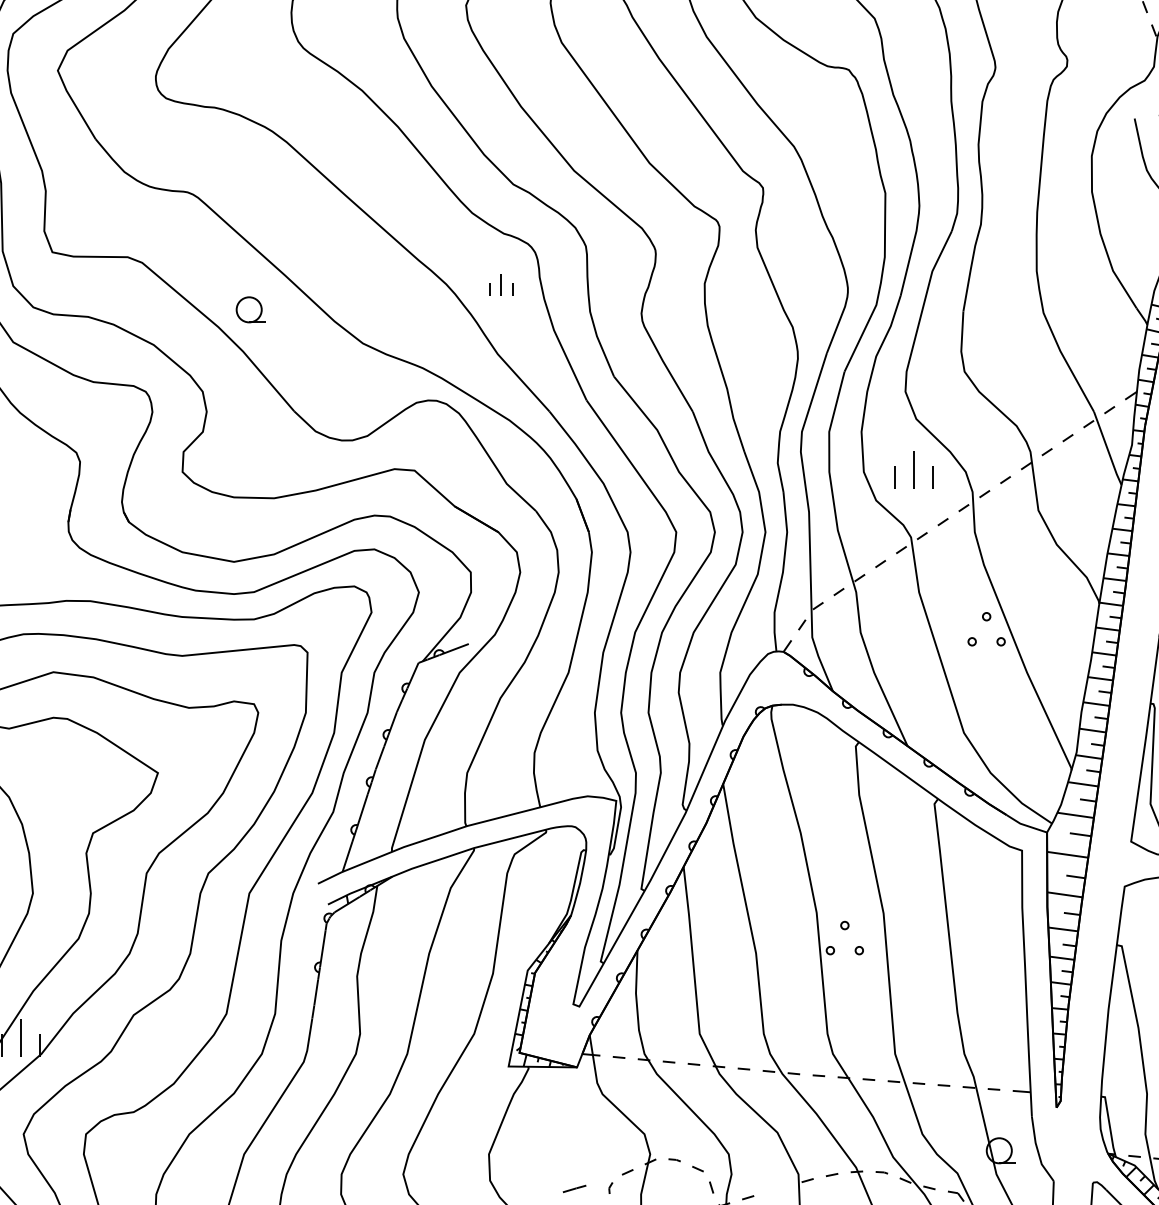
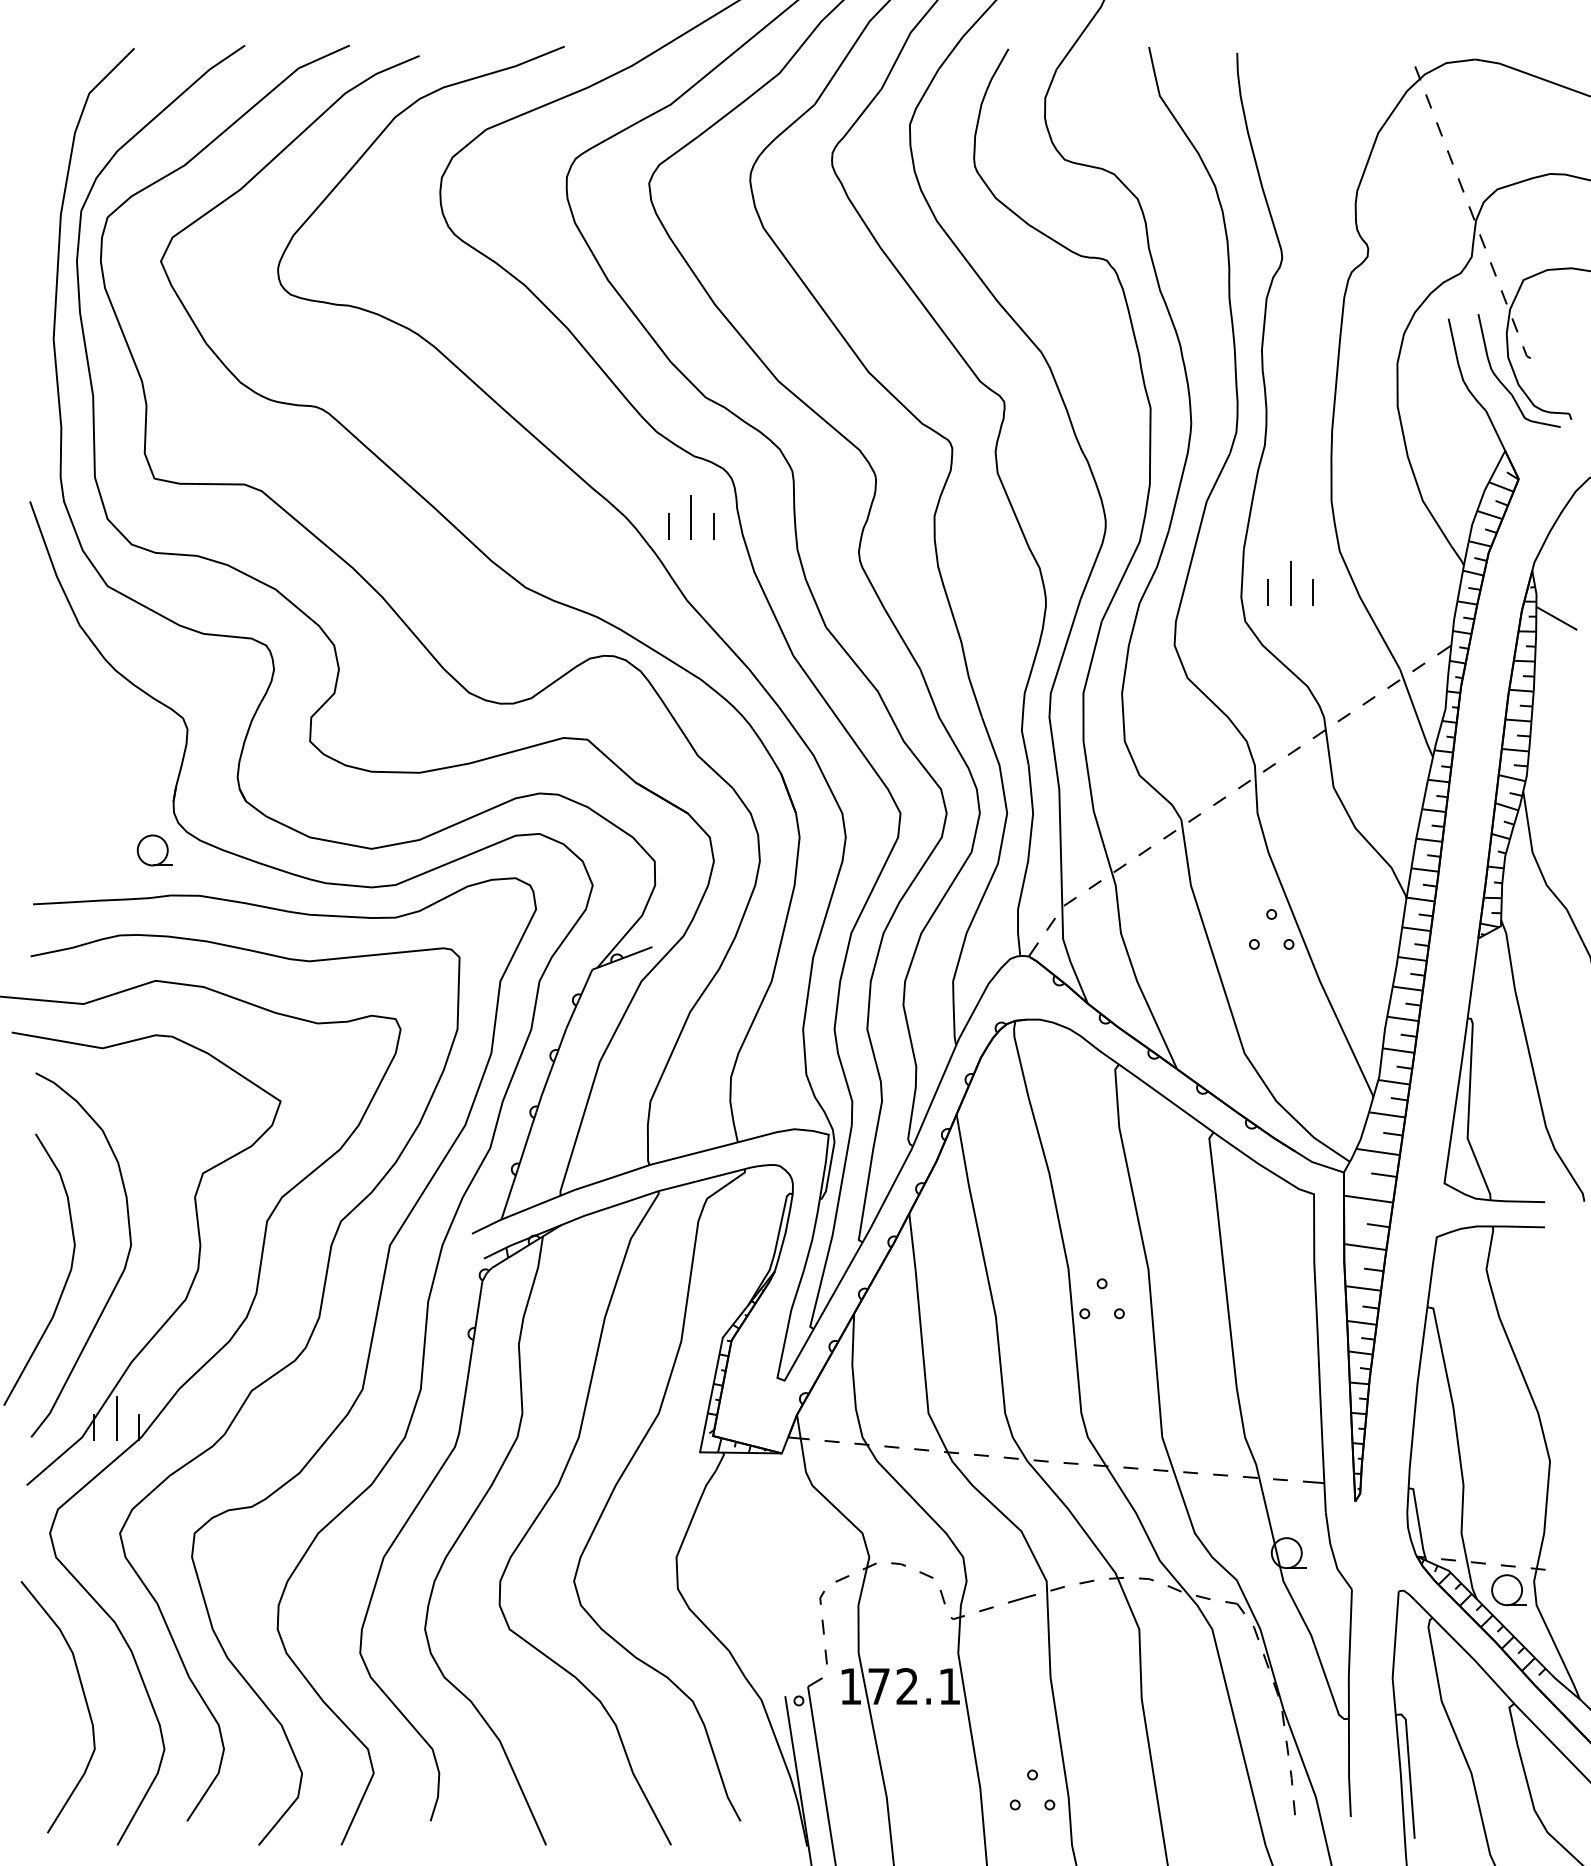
part: (501, 284) -> (691, 517), size x1.67
part: (250, 309) -> (154, 850), moved
part: (913, 470) -> (1290, 583), moved
line: (574, 1188) -> (1021, 1598), moved

